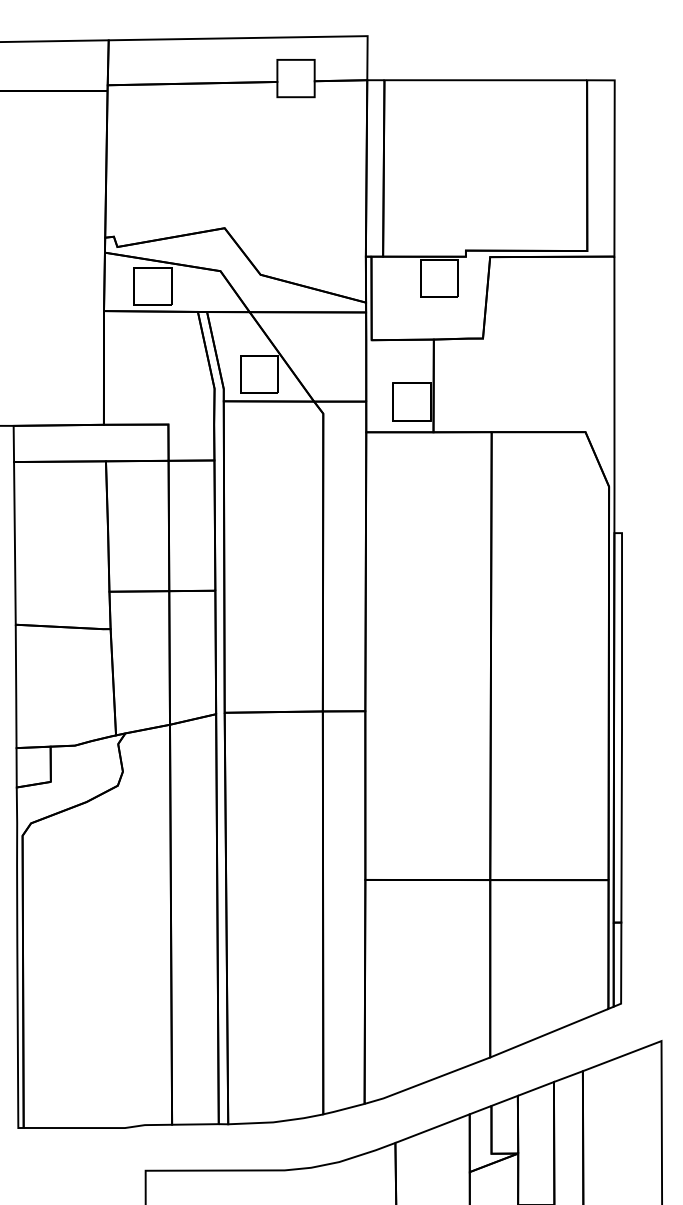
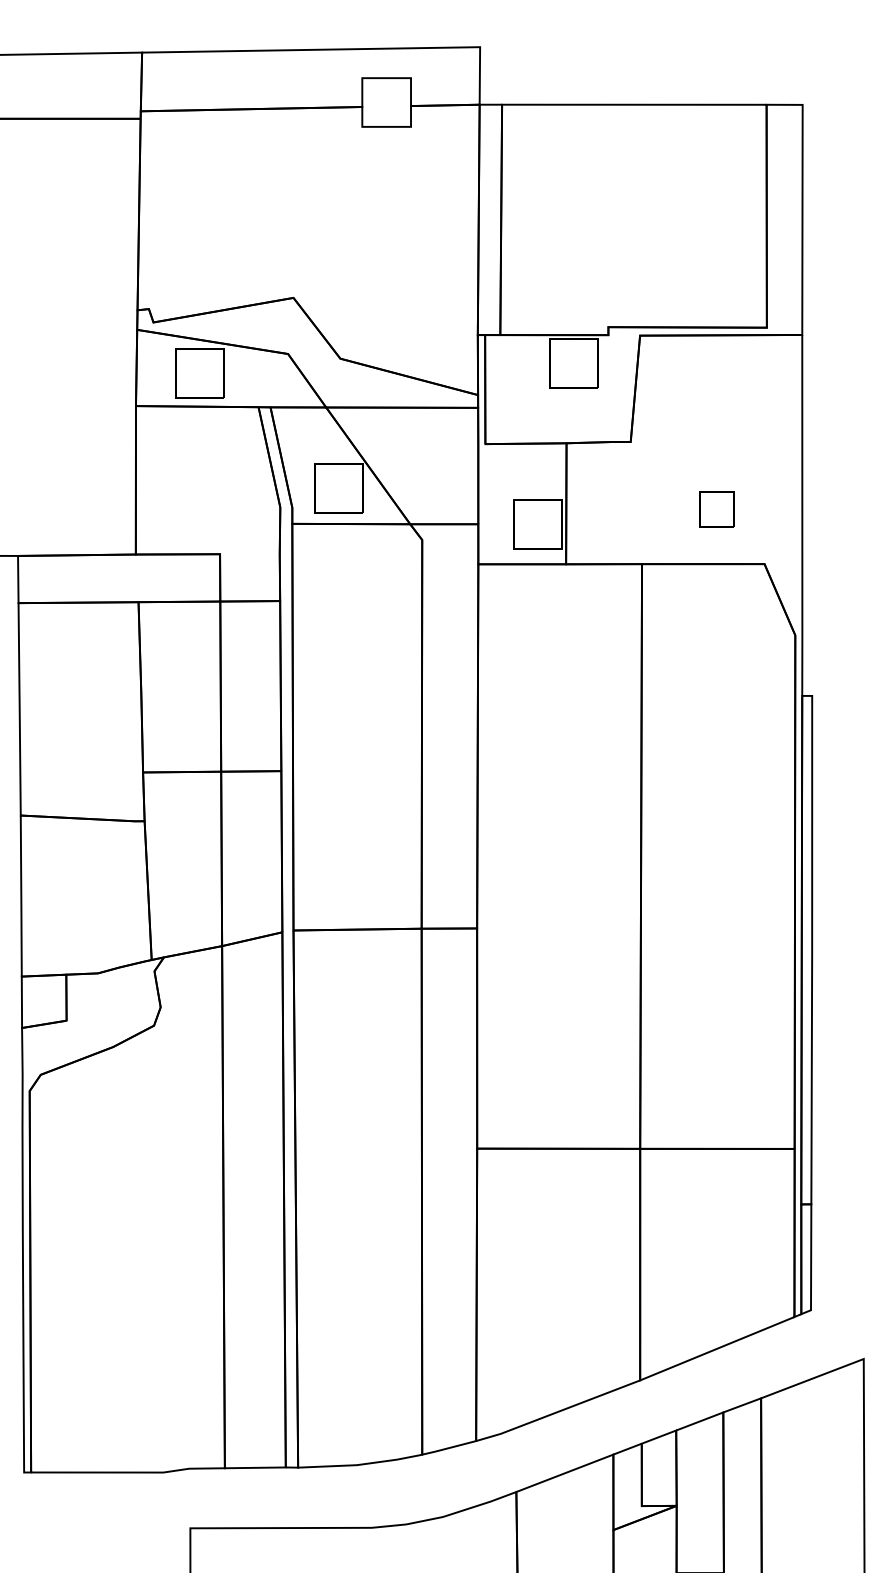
part: (548, 389) -> (716, 508), added

